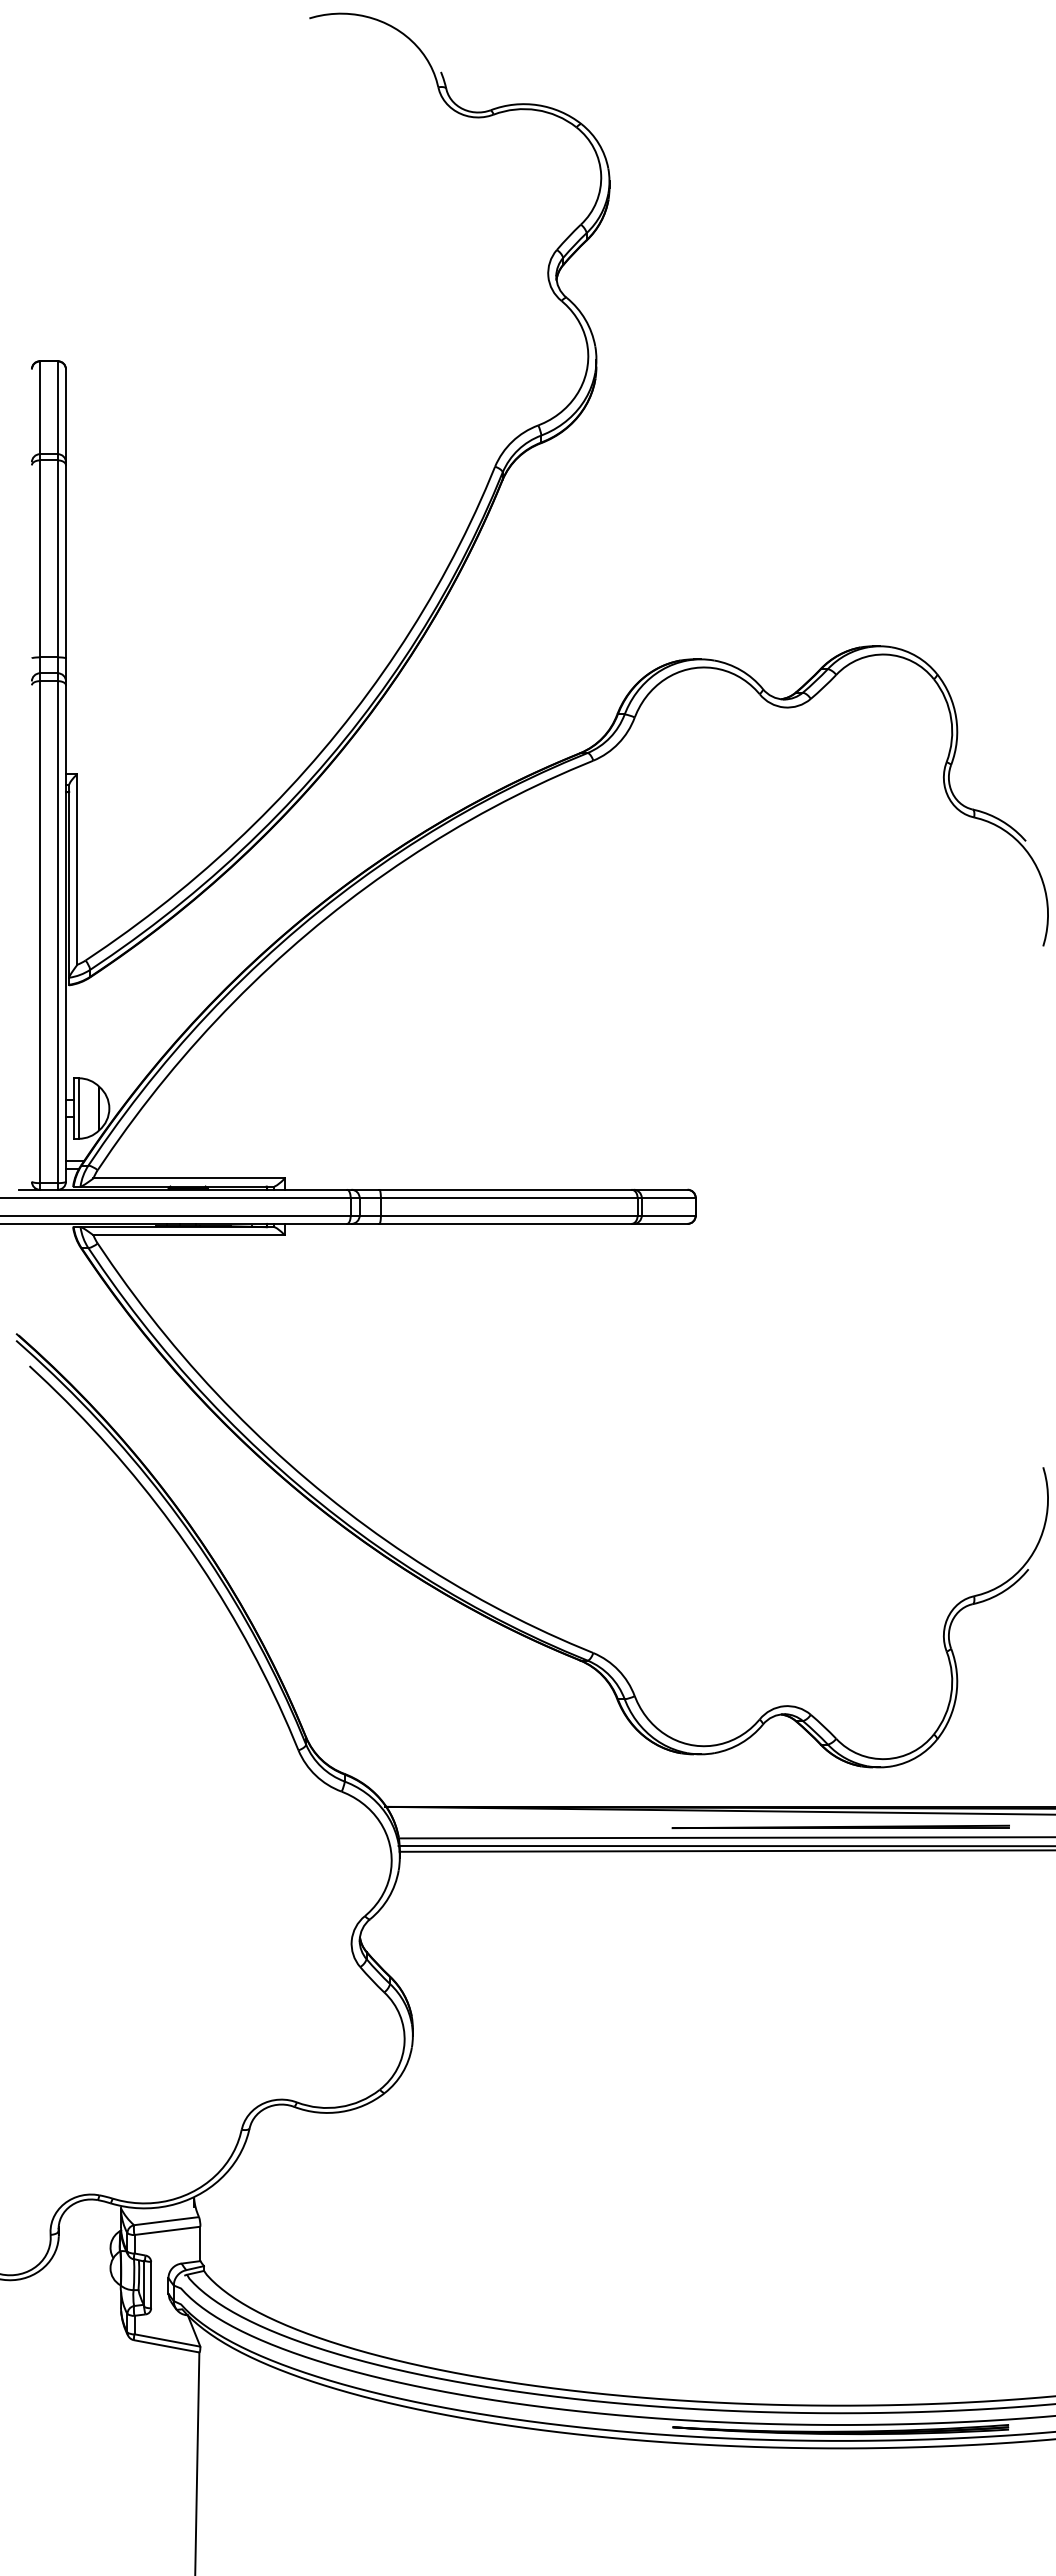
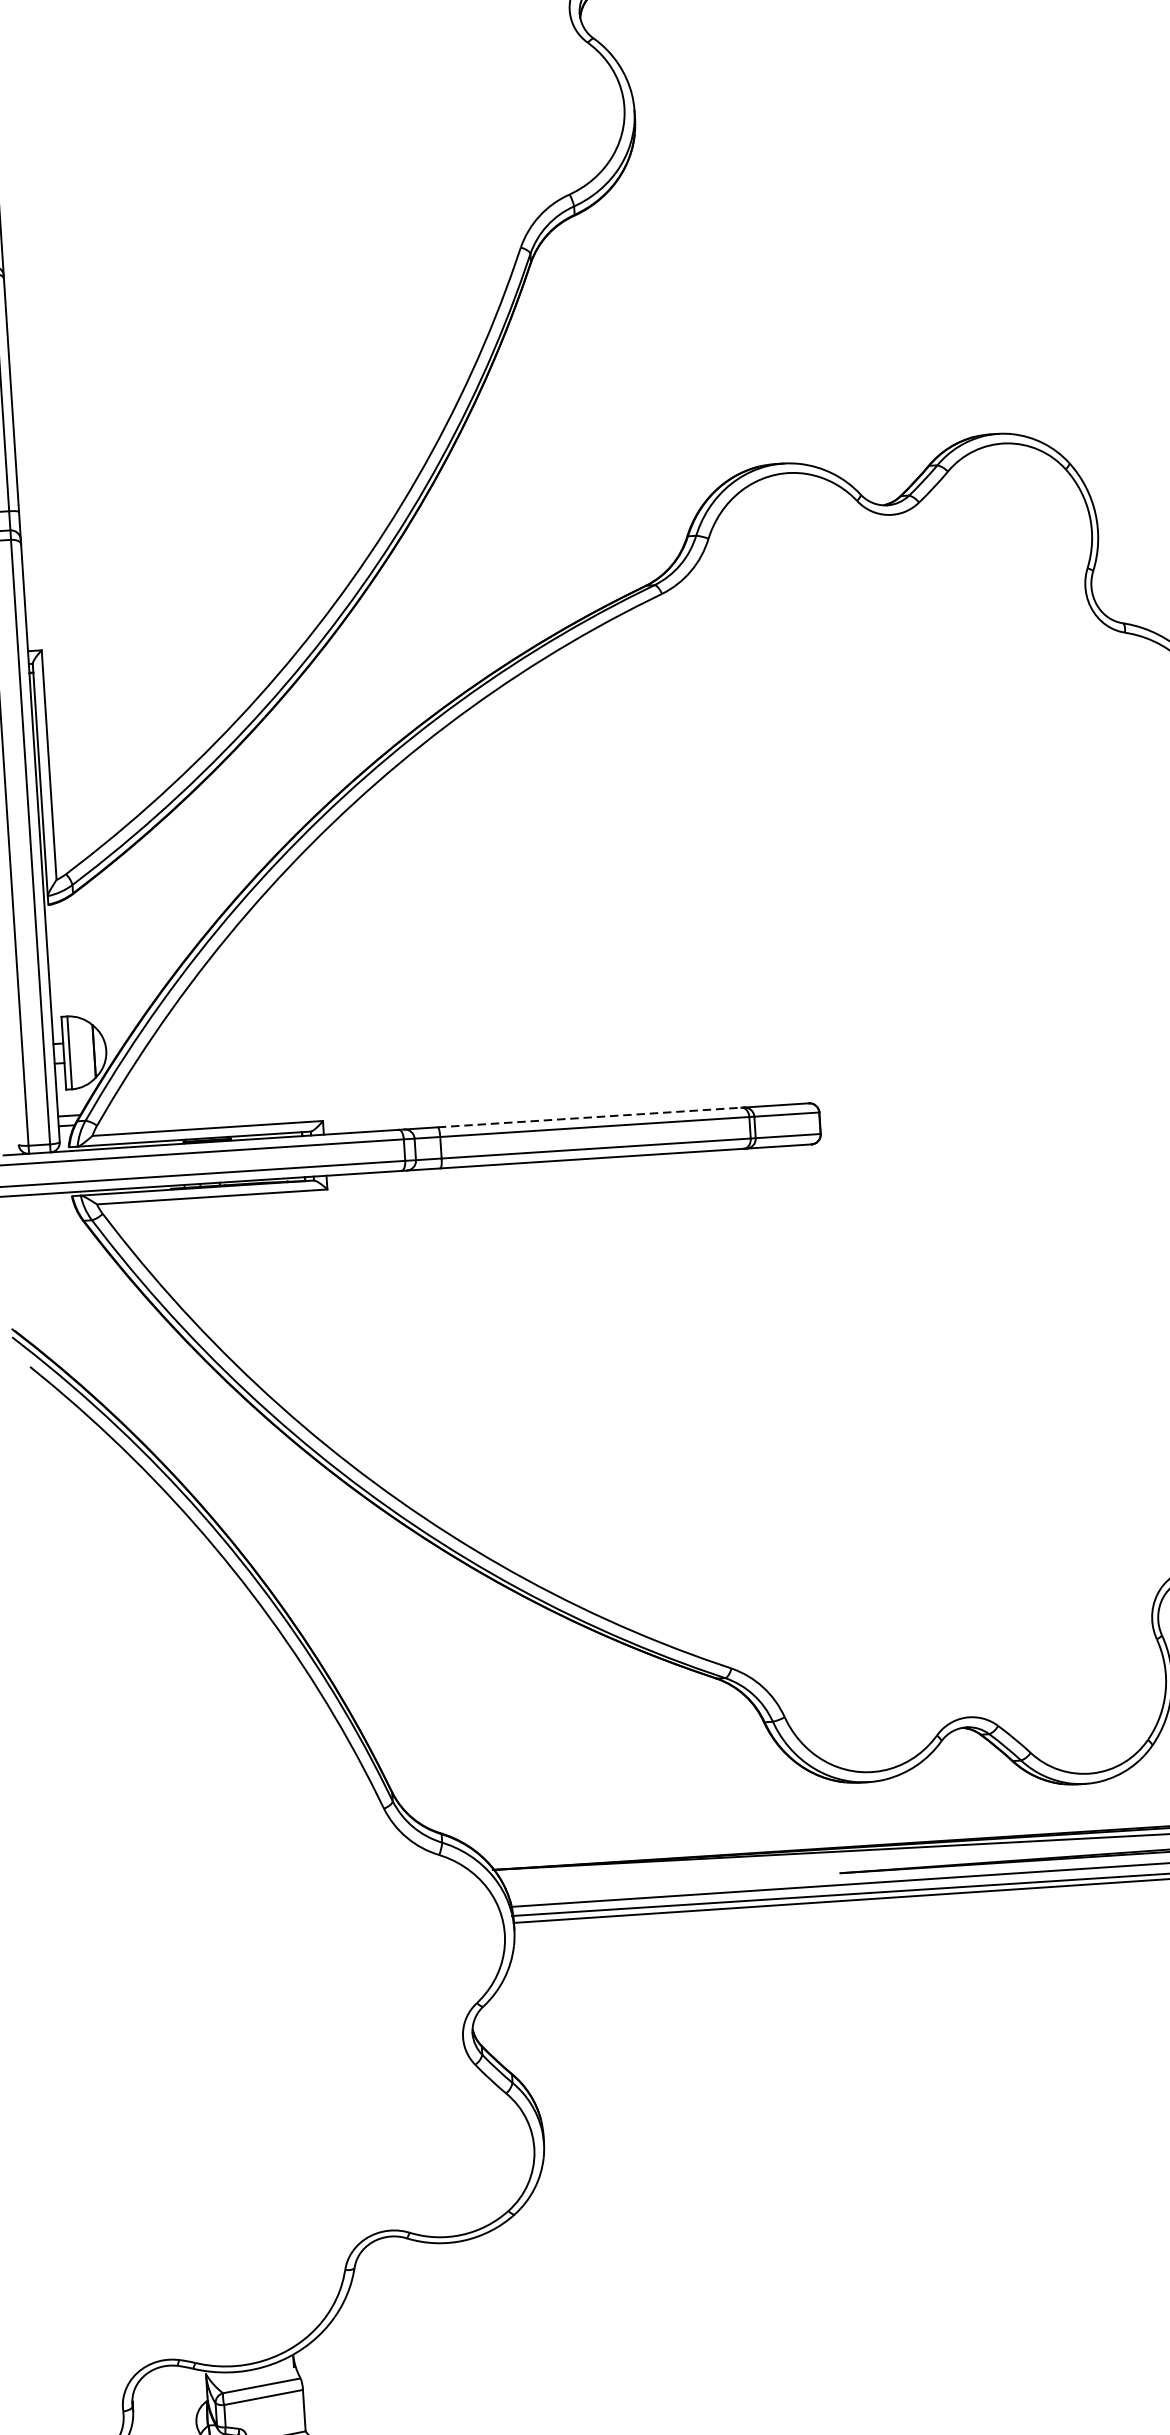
line: (505, 1189) -> (589, 1117), solid -> dashed

